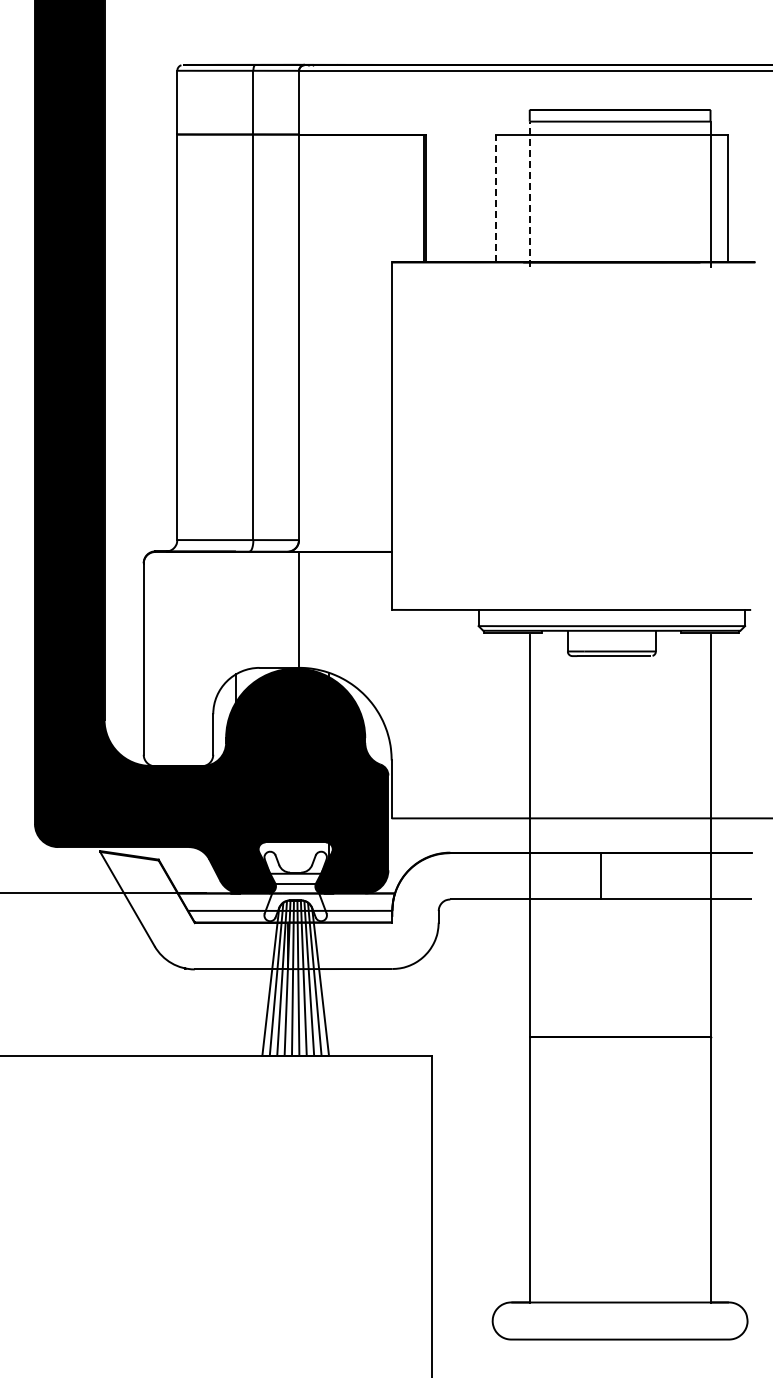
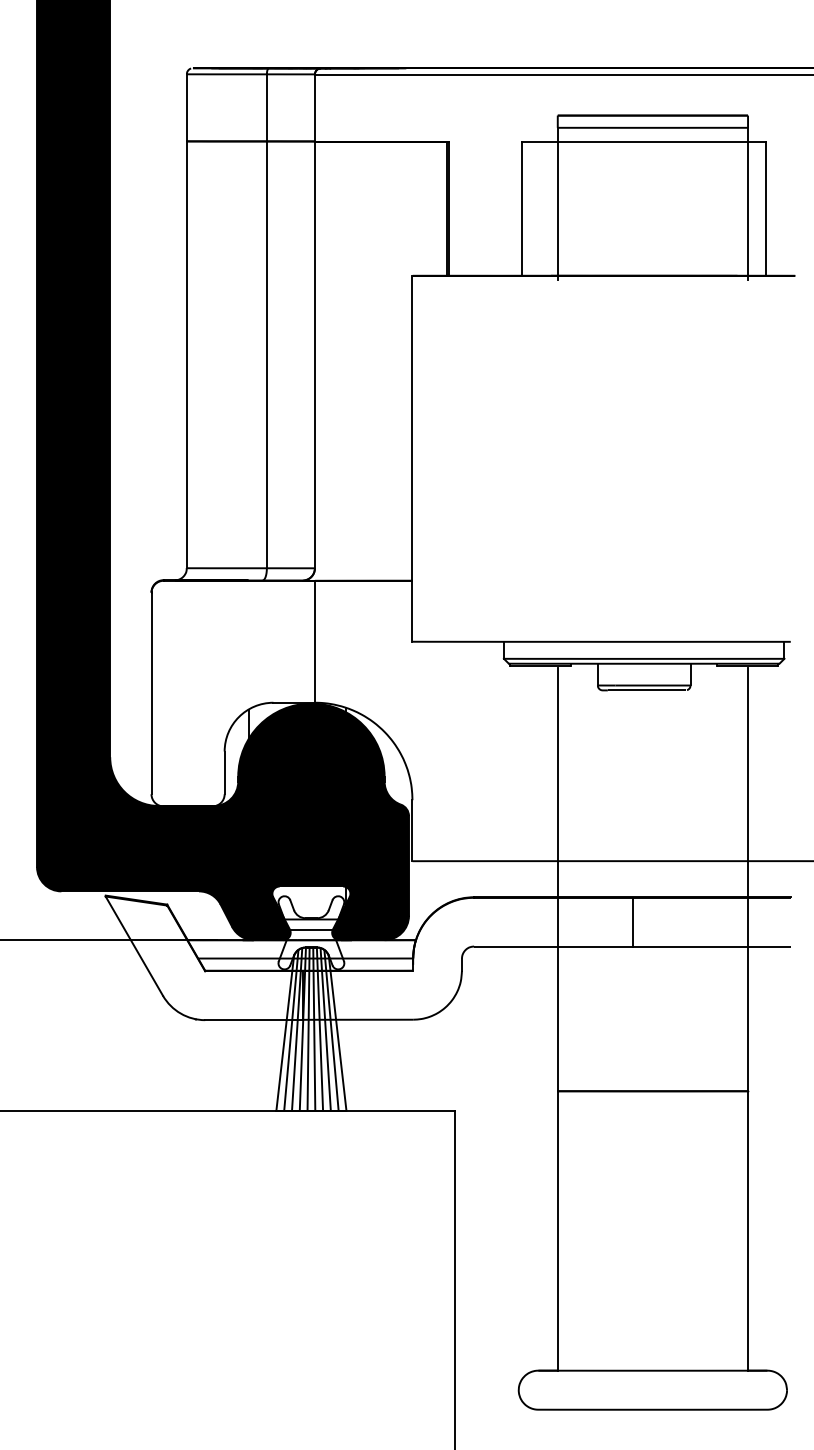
line: (529, 194) -> (557, 204), dashed -> solid
line: (495, 198) -> (521, 208), dashed -> solid

